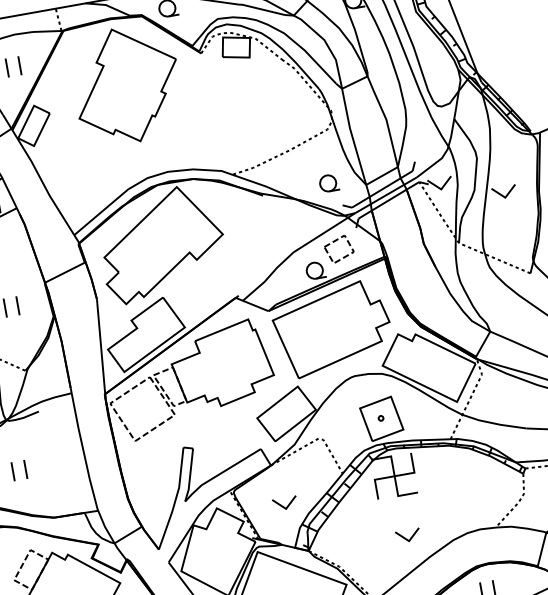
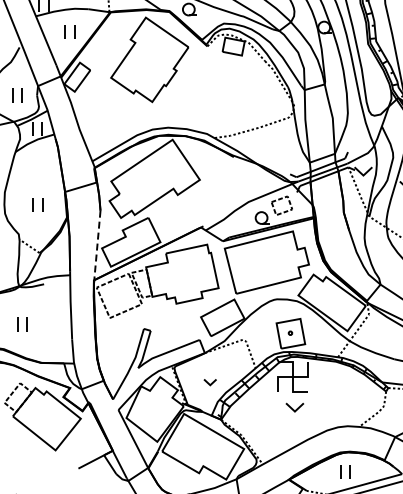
part: (328, 183) -> (282, 156), removed
line: (101, 346) -> (97, 245), solid -> dashed
part: (285, 503) -> (210, 382), size x0.7
part: (407, 535) -> (294, 407), moved

